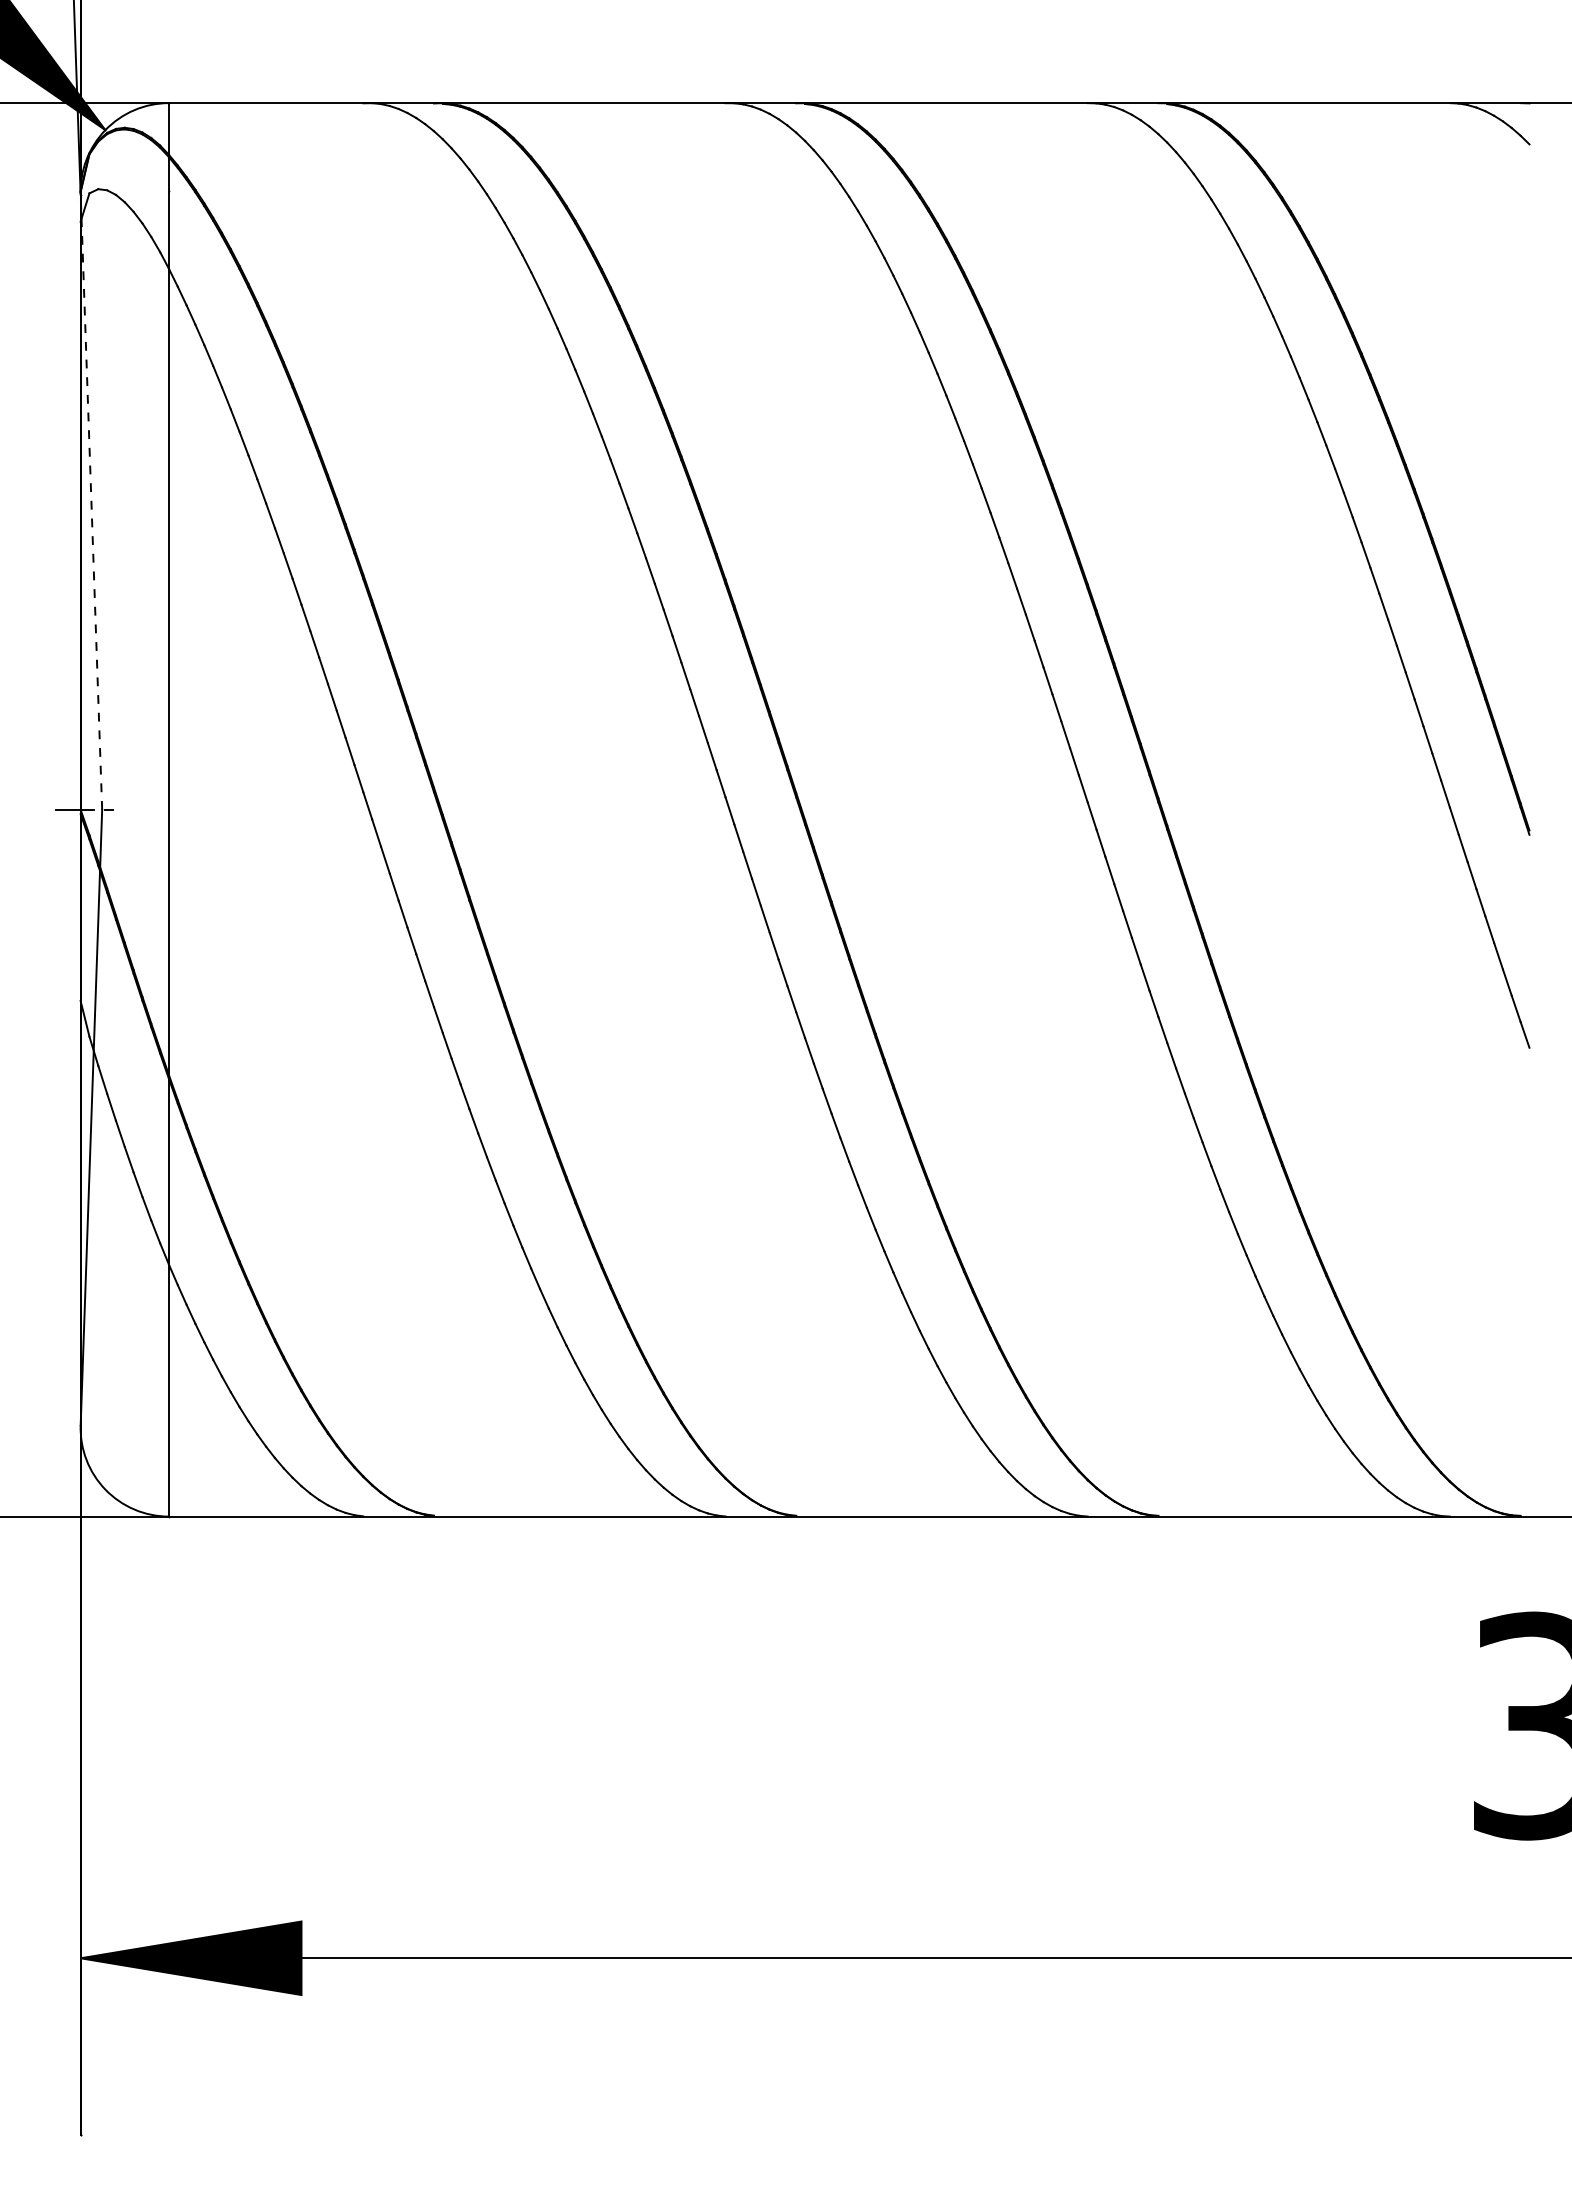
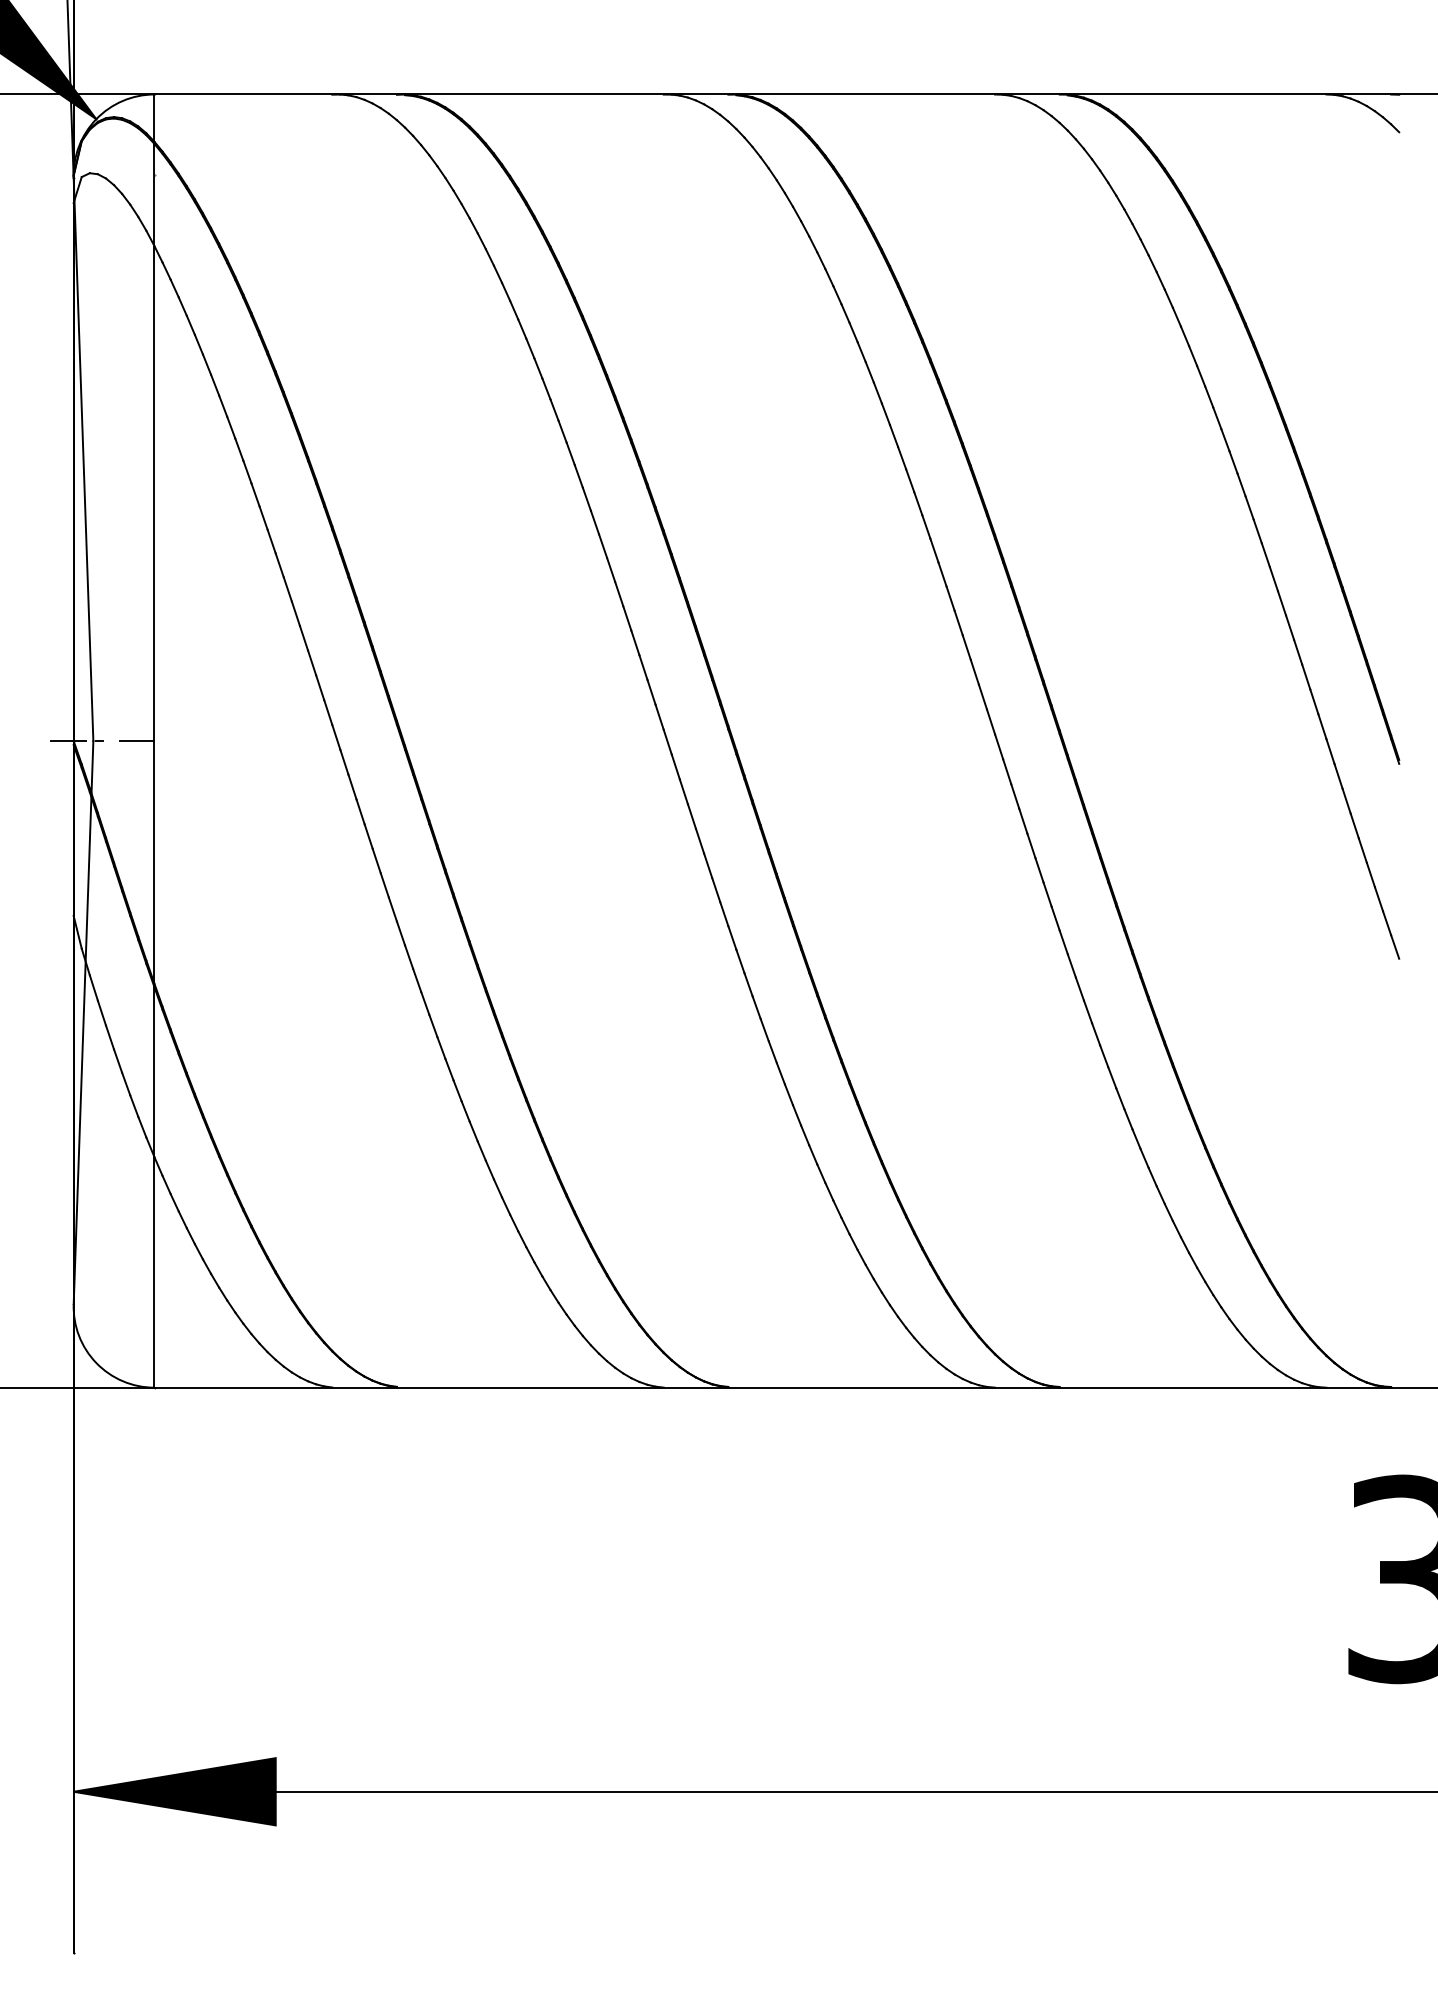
line: (91, 502) -> (83, 459), dashed -> solid
line: (149, 809) -> (136, 740), added

